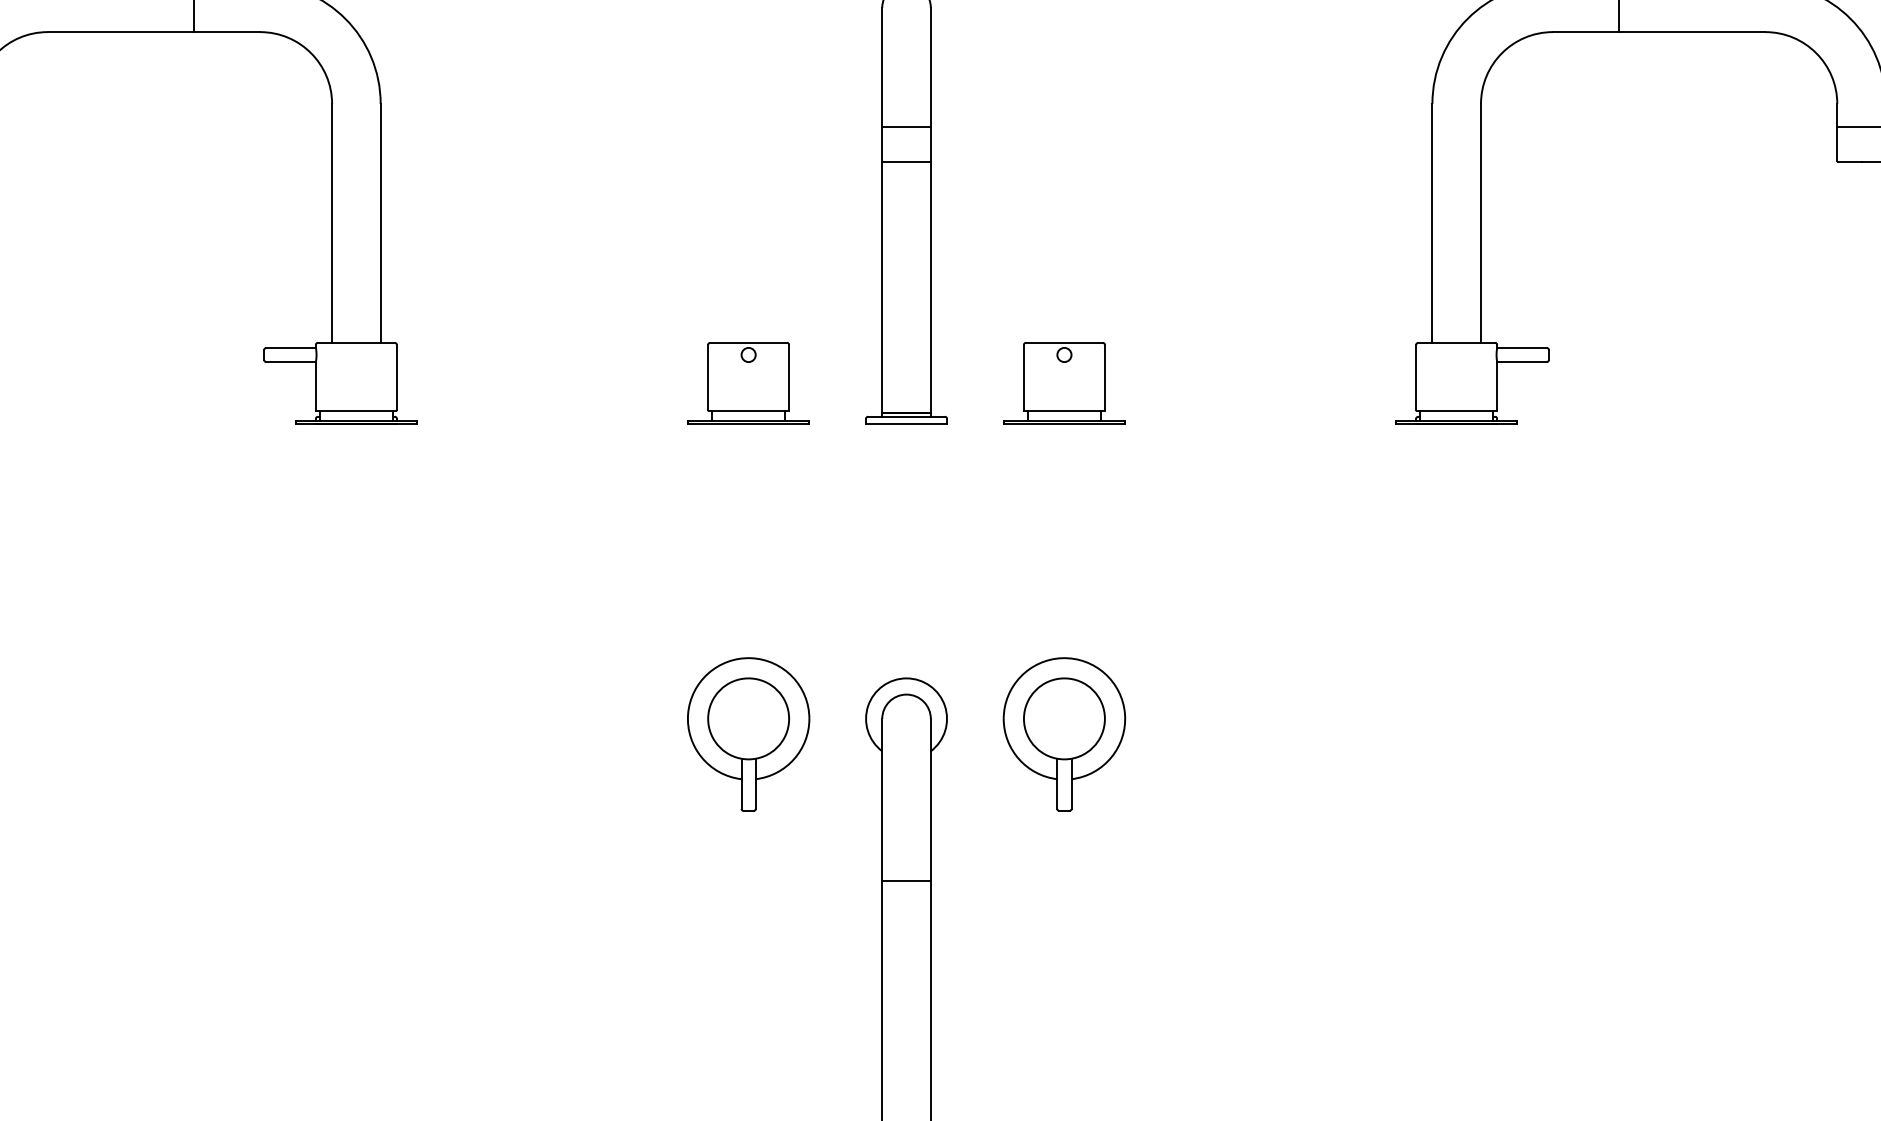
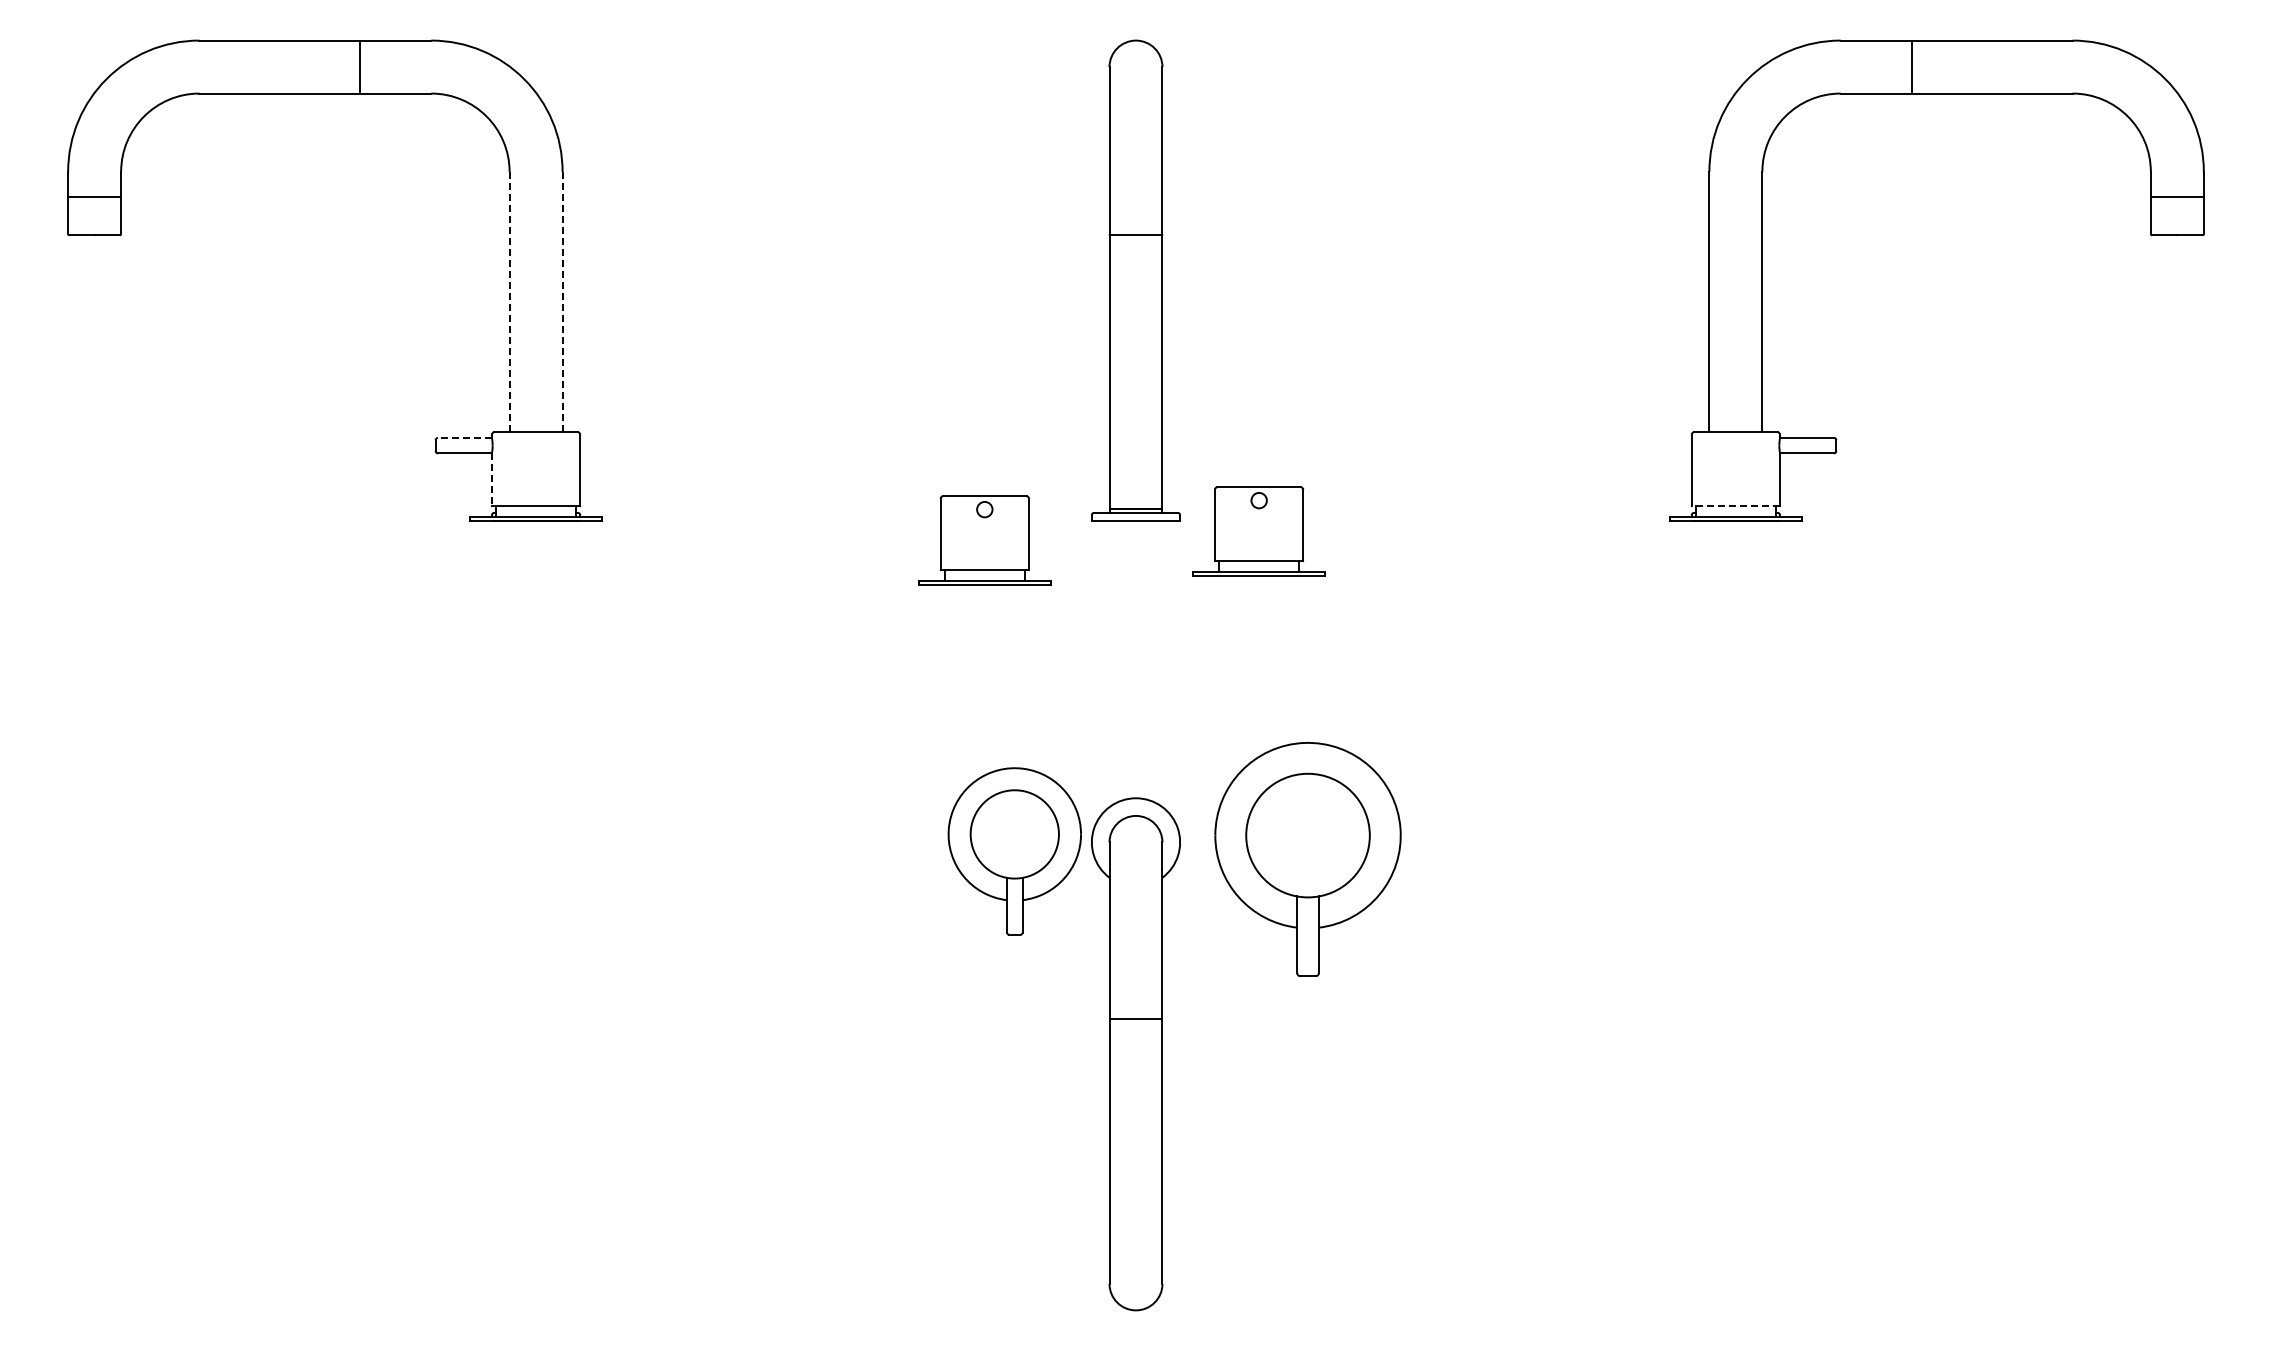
line: (906, 127) -> (1135, 197), removed
line: (331, 222) -> (509, 301), solid -> dashed
line: (380, 222) -> (562, 301), solid -> dashed
line: (290, 347) -> (464, 437), solid -> dashed
part: (748, 383) -> (984, 540), moved
part: (1063, 383) -> (1258, 531), moved
line: (315, 386) -> (491, 480), solid -> dashed
line: (1456, 410) -> (1735, 506), solid -> dashed
part: (748, 734) -> (1014, 851), moved
part: (1064, 734) -> (1308, 859), size x1.4

